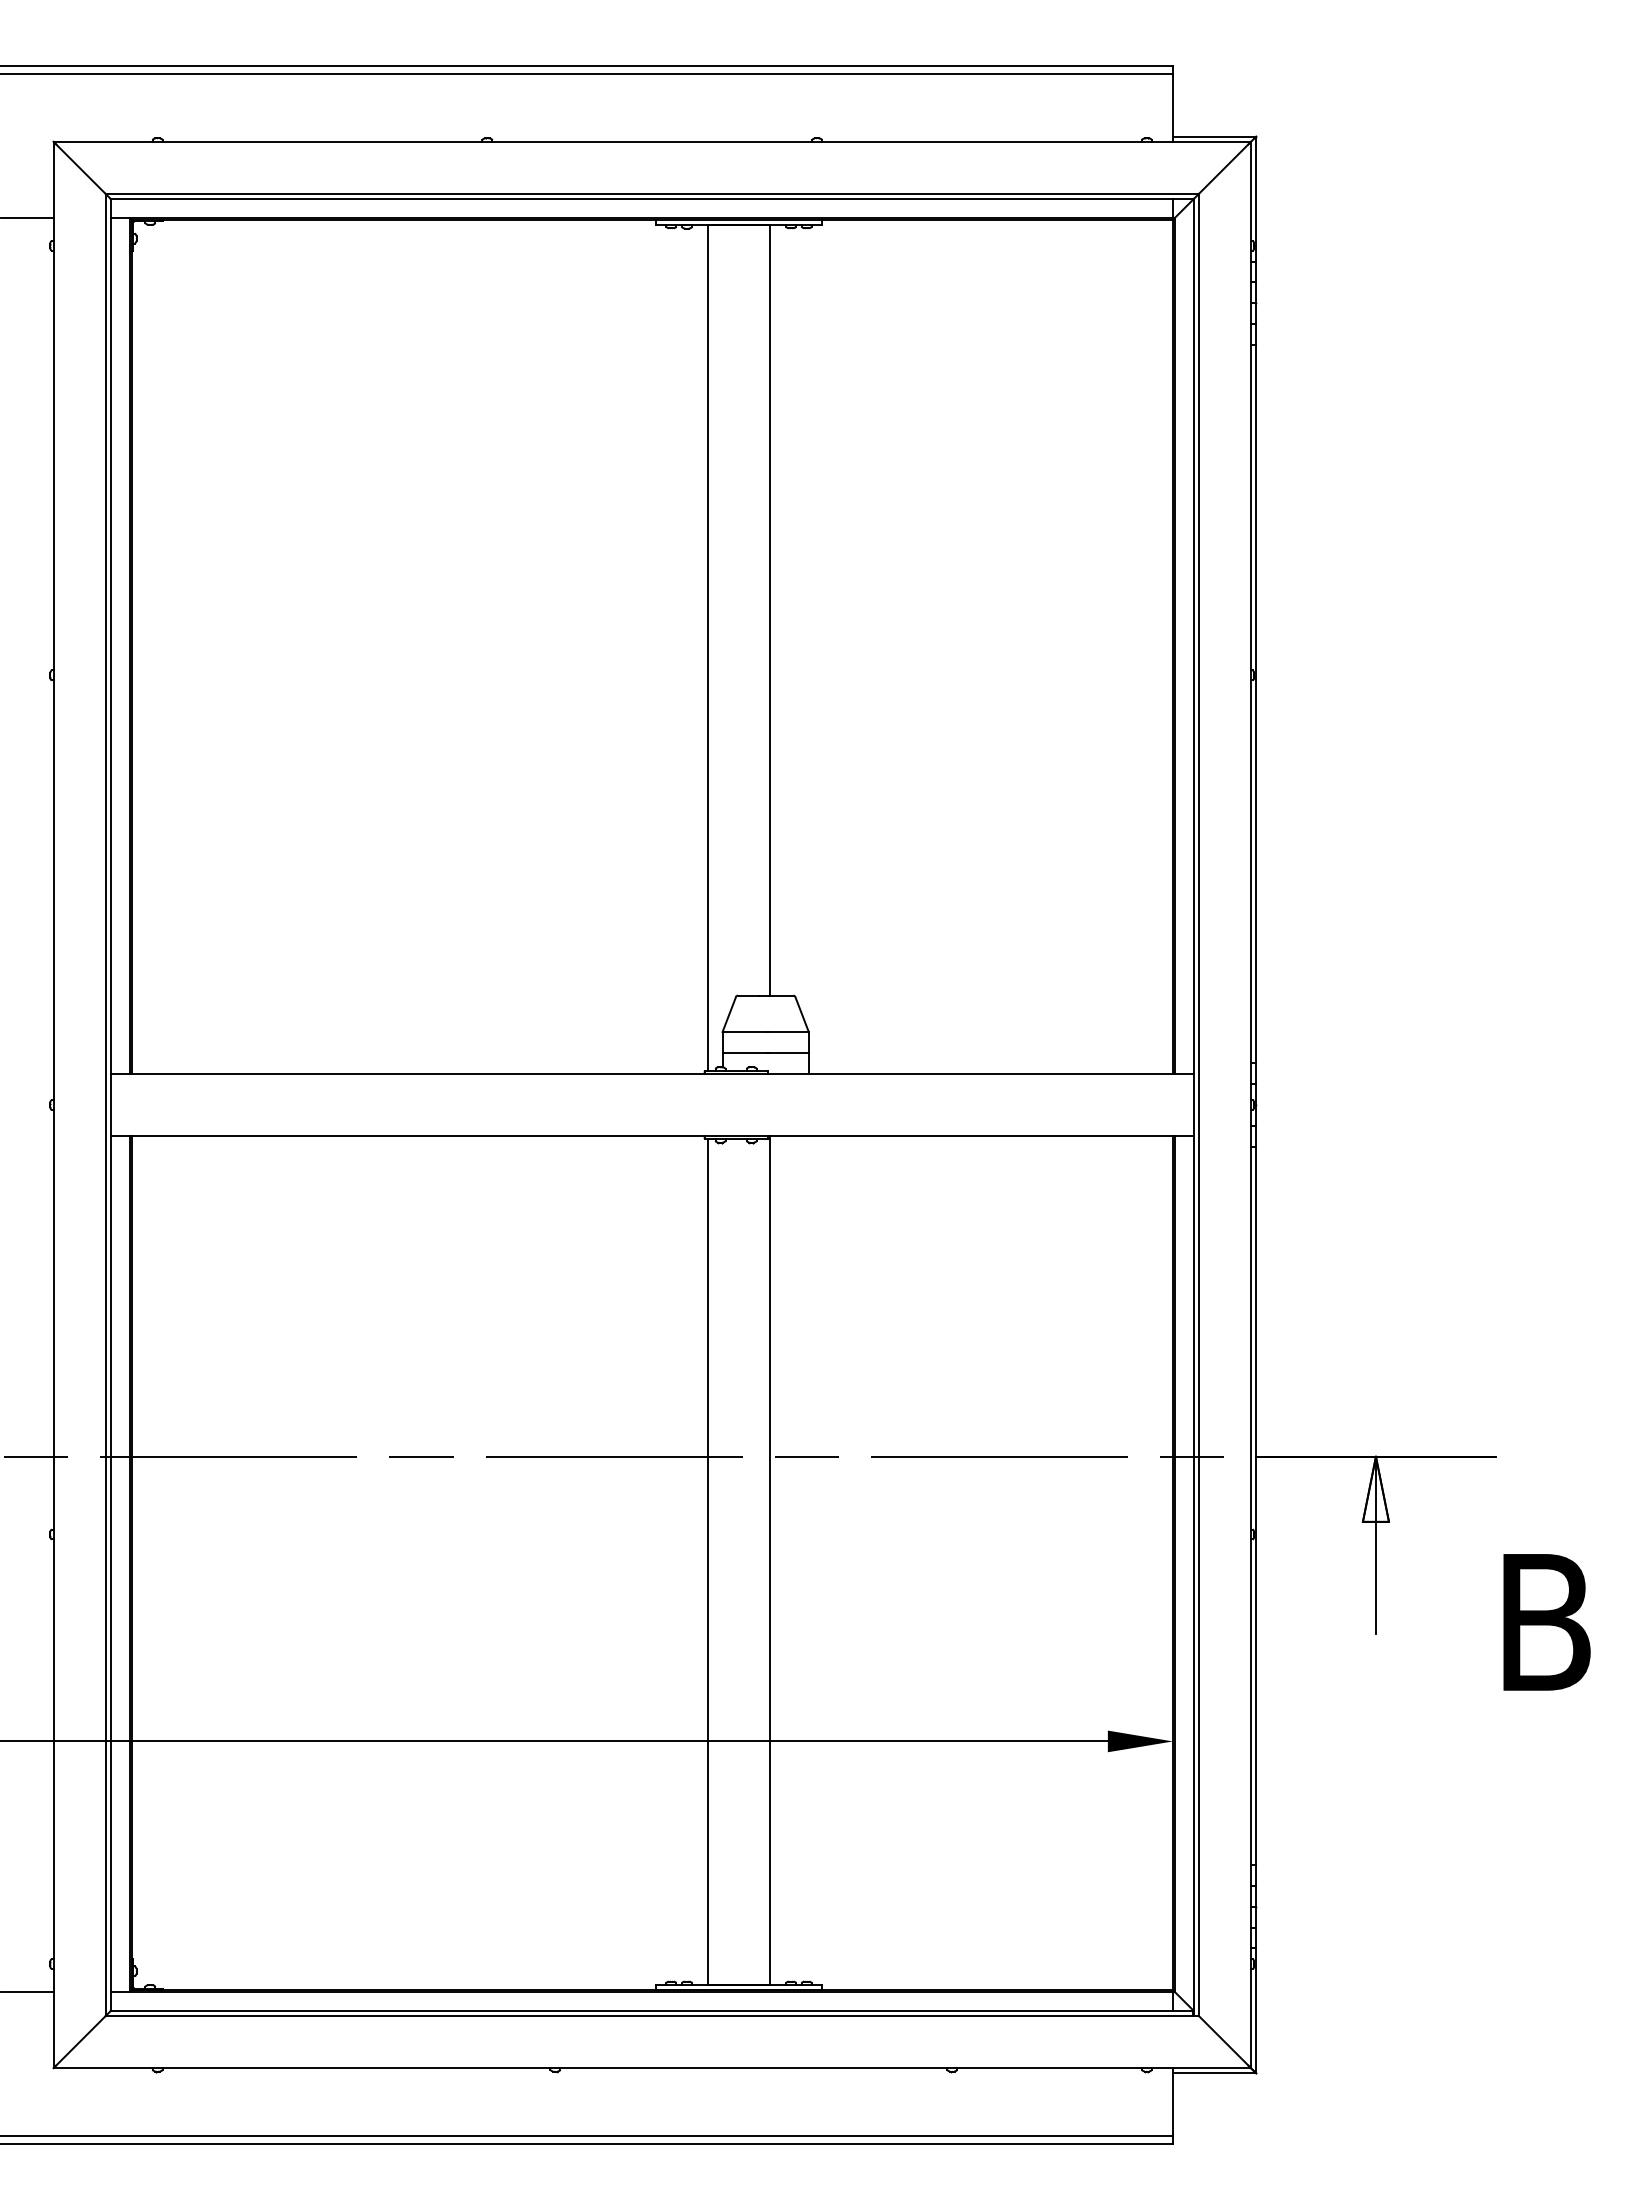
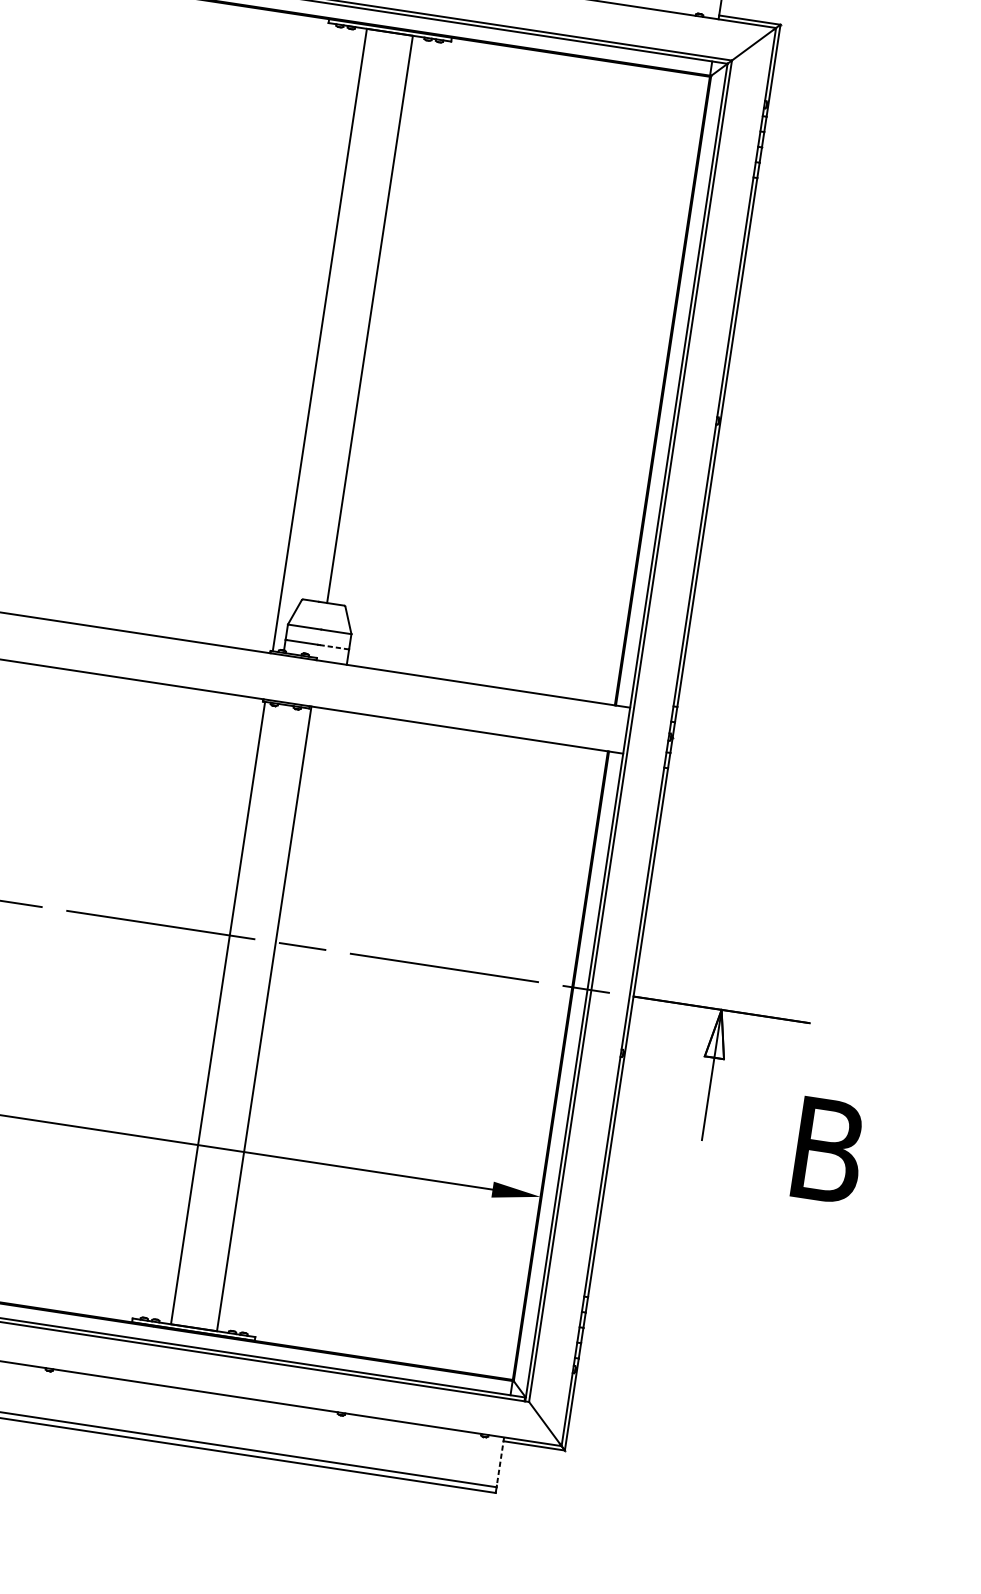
line: (788, 1052) -> (334, 646), solid -> dashed
line: (1172, 2101) -> (500, 1461), solid -> dashed

